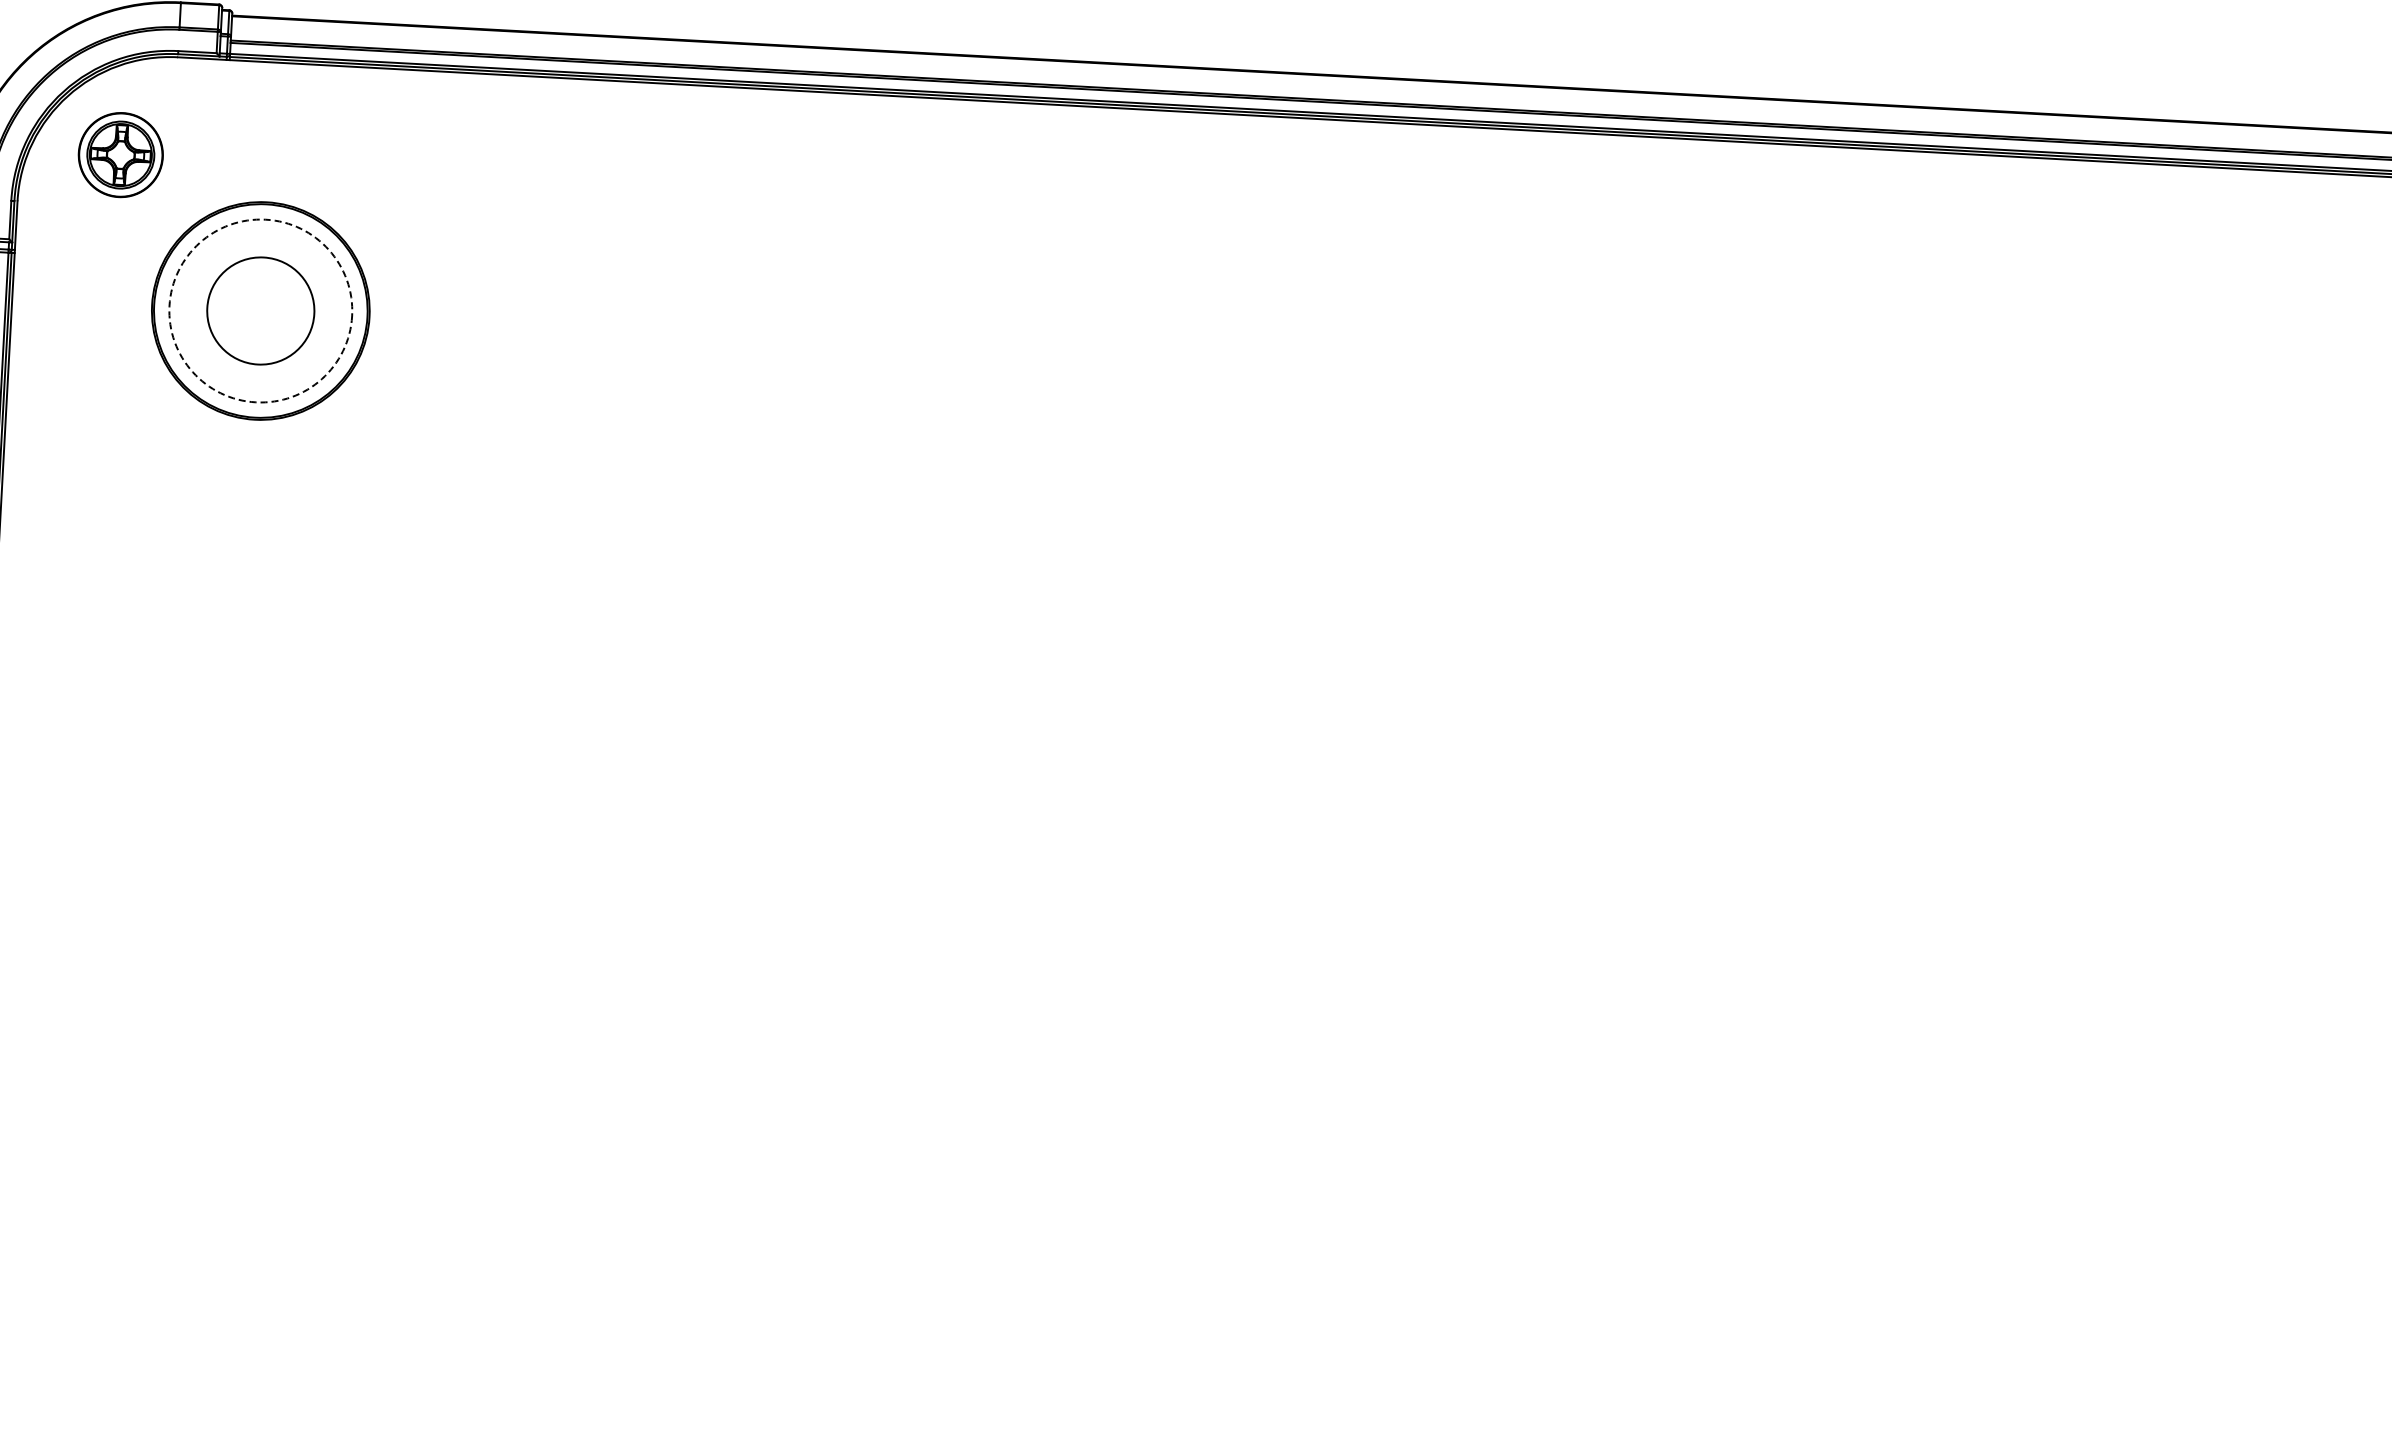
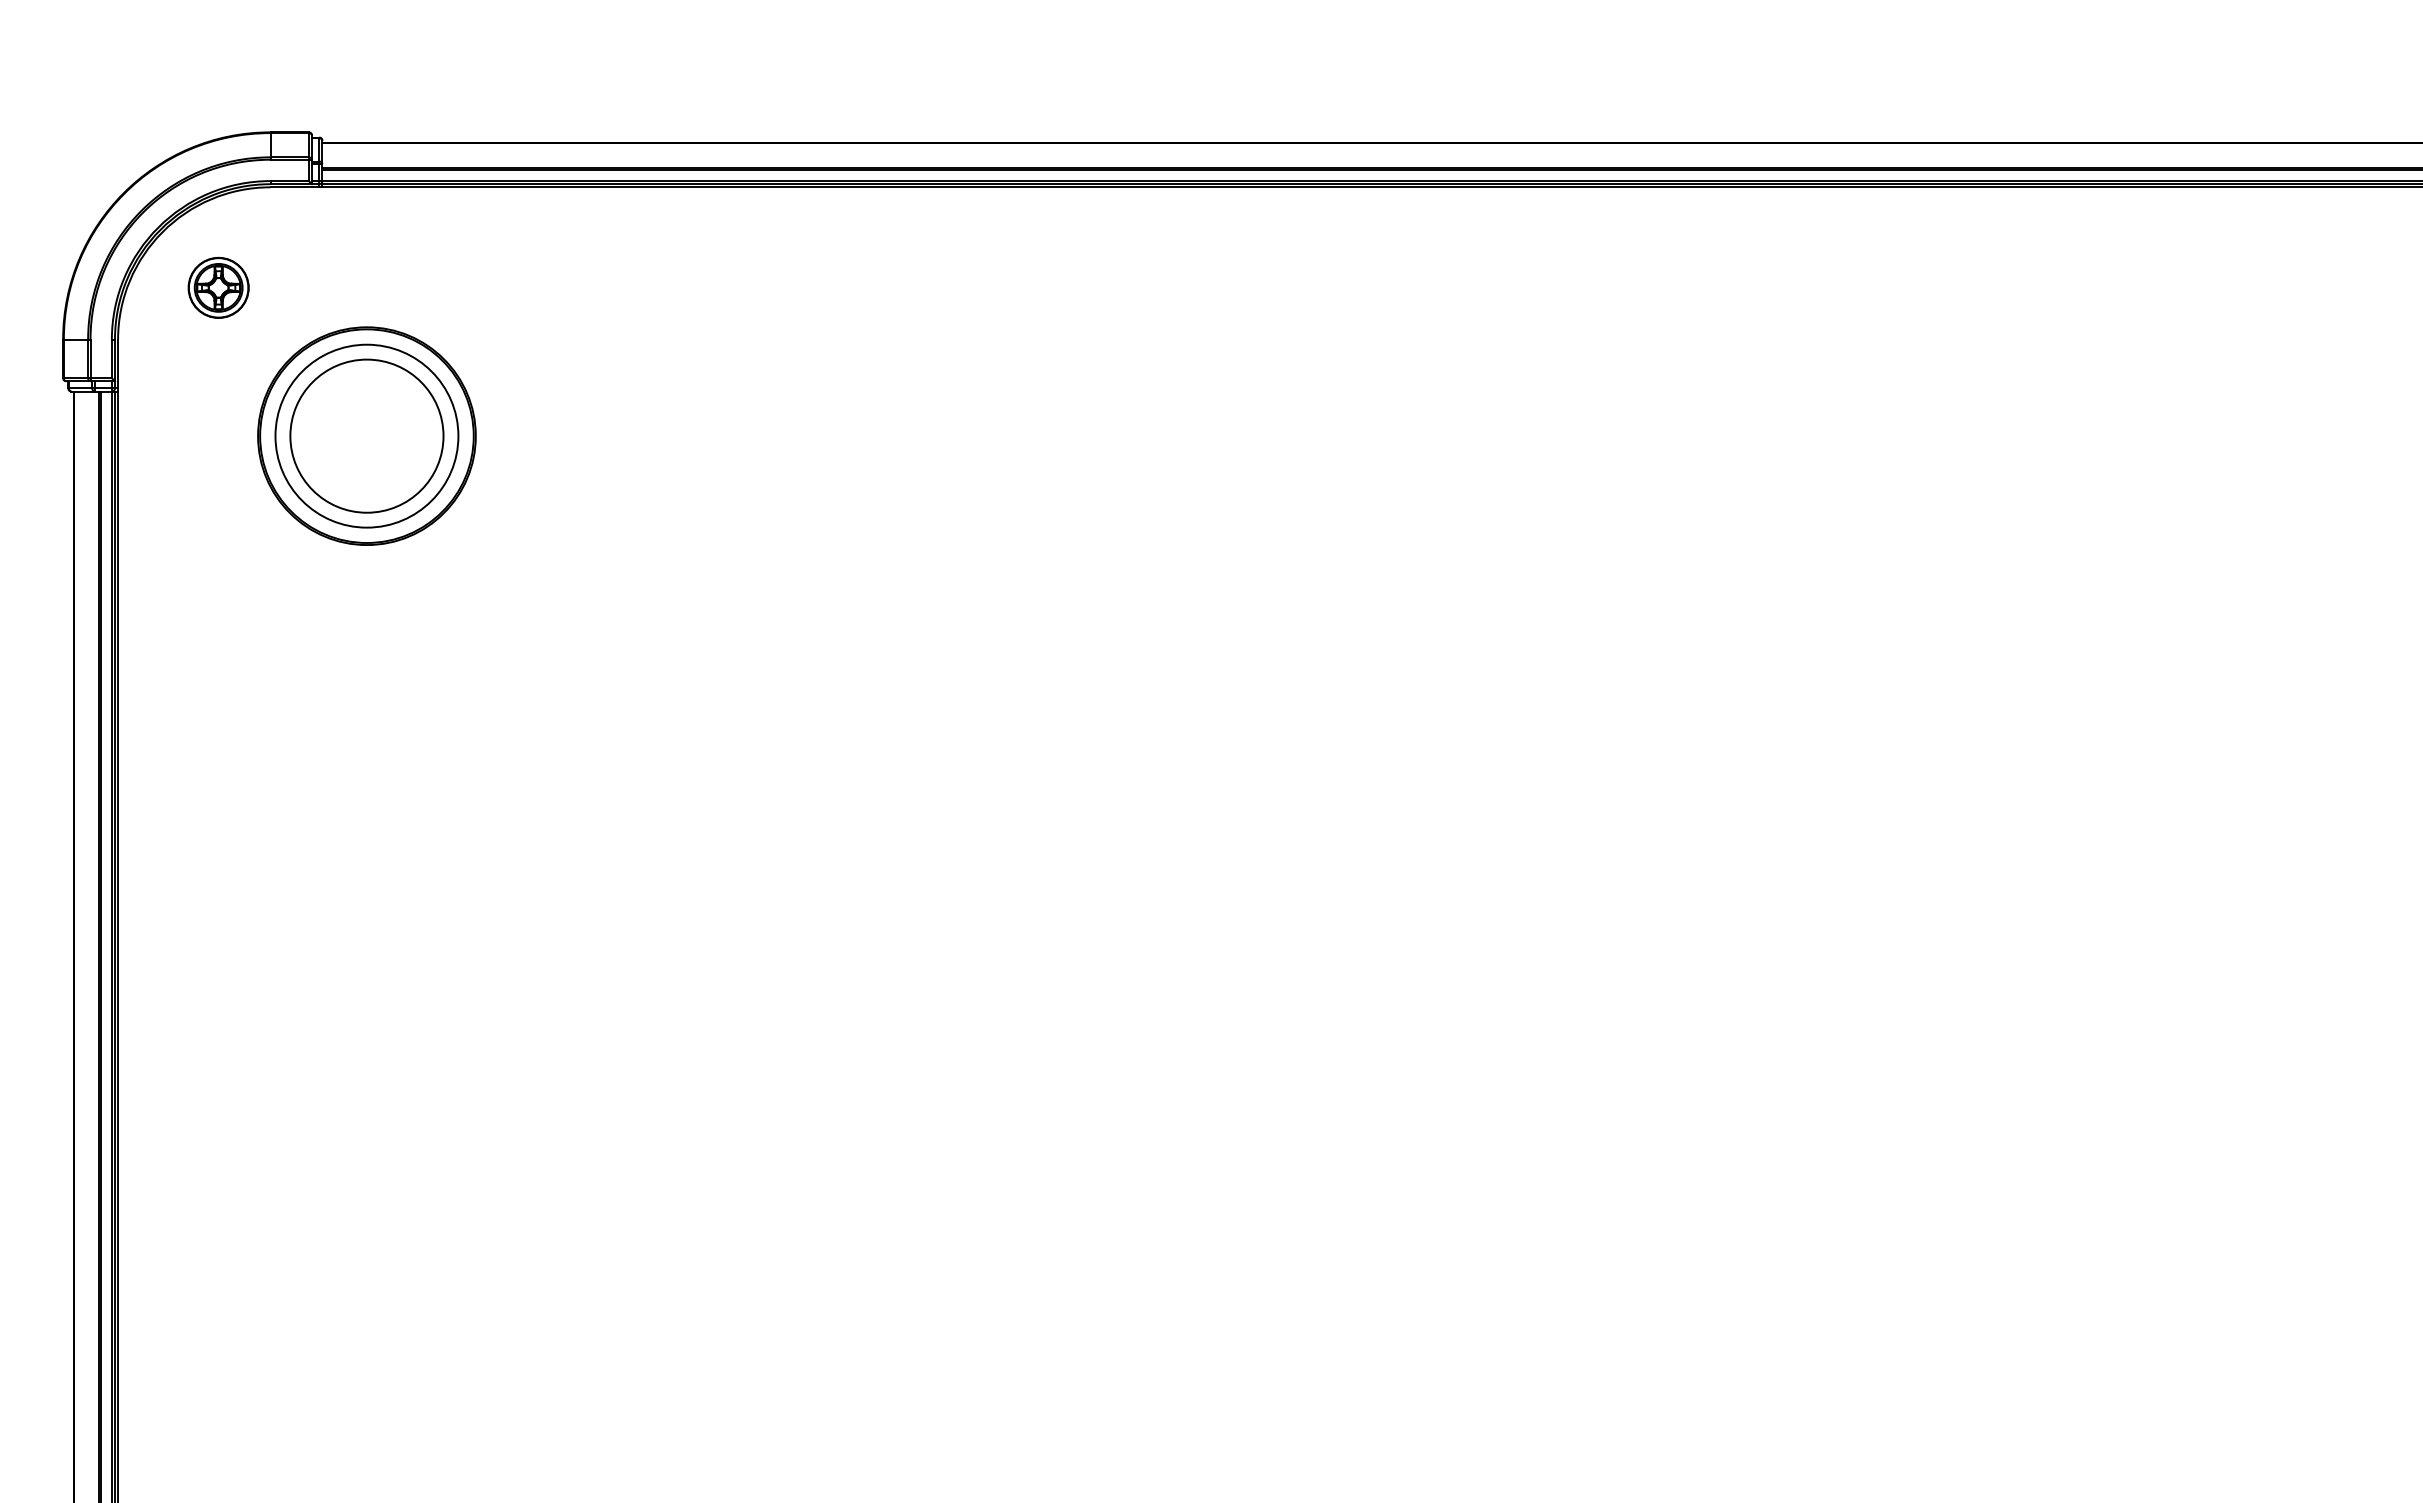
part: (120, 154) -> (218, 287), size x0.71
circle: (260, 310) -> (366, 435), dashed -> solid
circle: (260, 310) -> (366, 435), size x1.43

